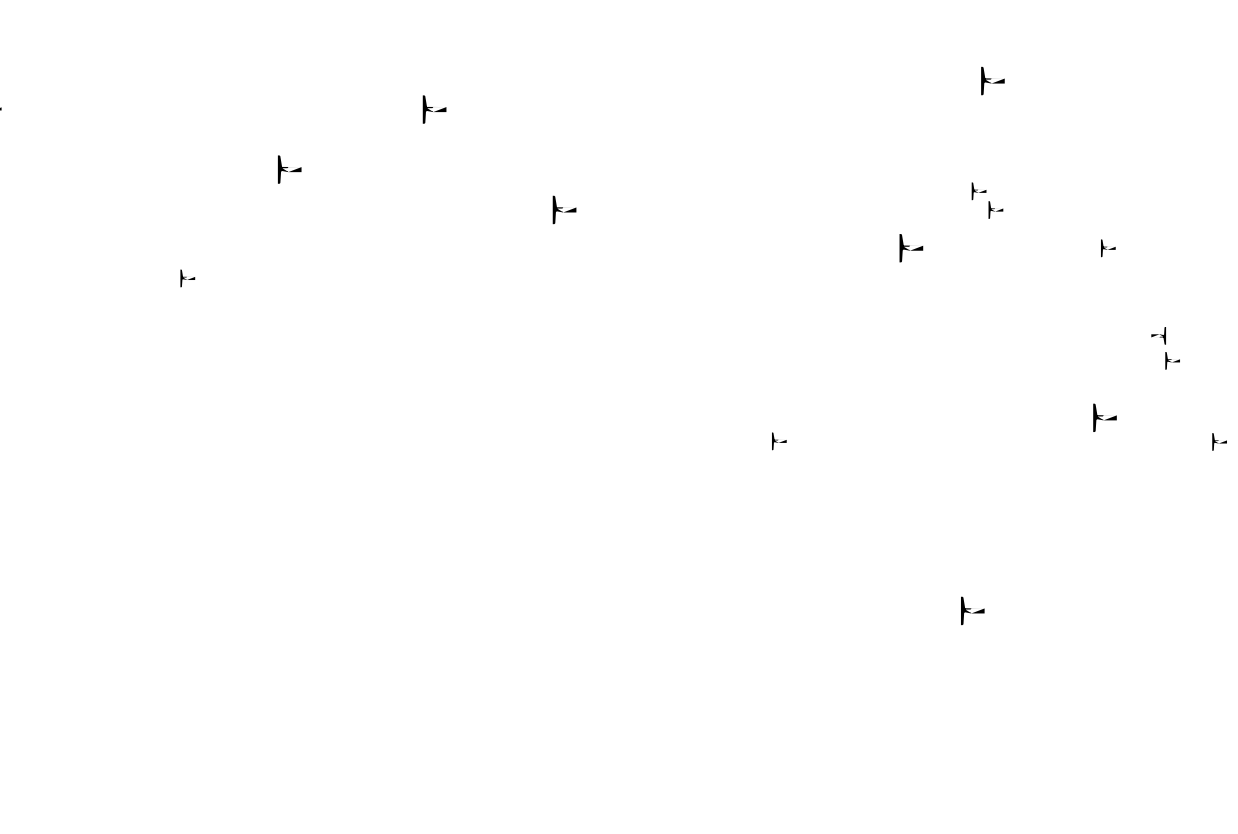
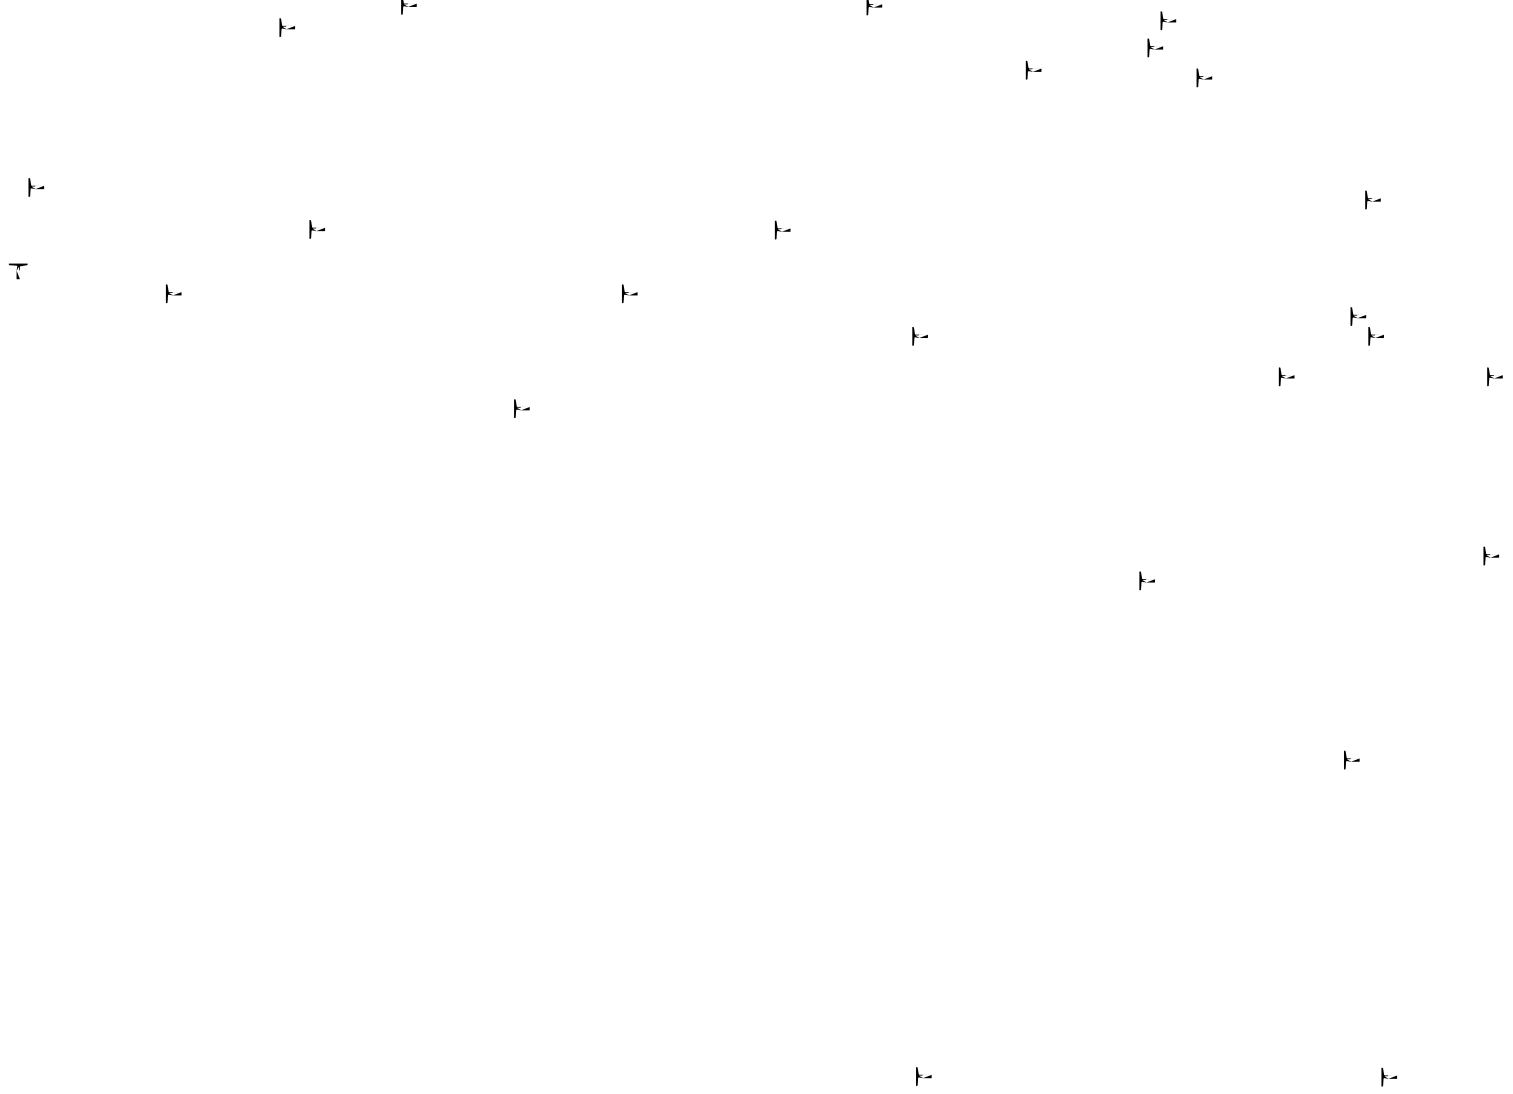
part: (992, 80) -> (1372, 199), size x0.62
part: (434, 108) -> (782, 229), size x0.62
part: (289, 169) -> (629, 293), size x0.62
part: (563, 210) -> (919, 336), size x0.62
part: (911, 248) -> (1286, 376), size x0.62
part: (1104, 417) -> (1490, 555), size x0.62
part: (972, 610) -> (1351, 759), size x0.62

